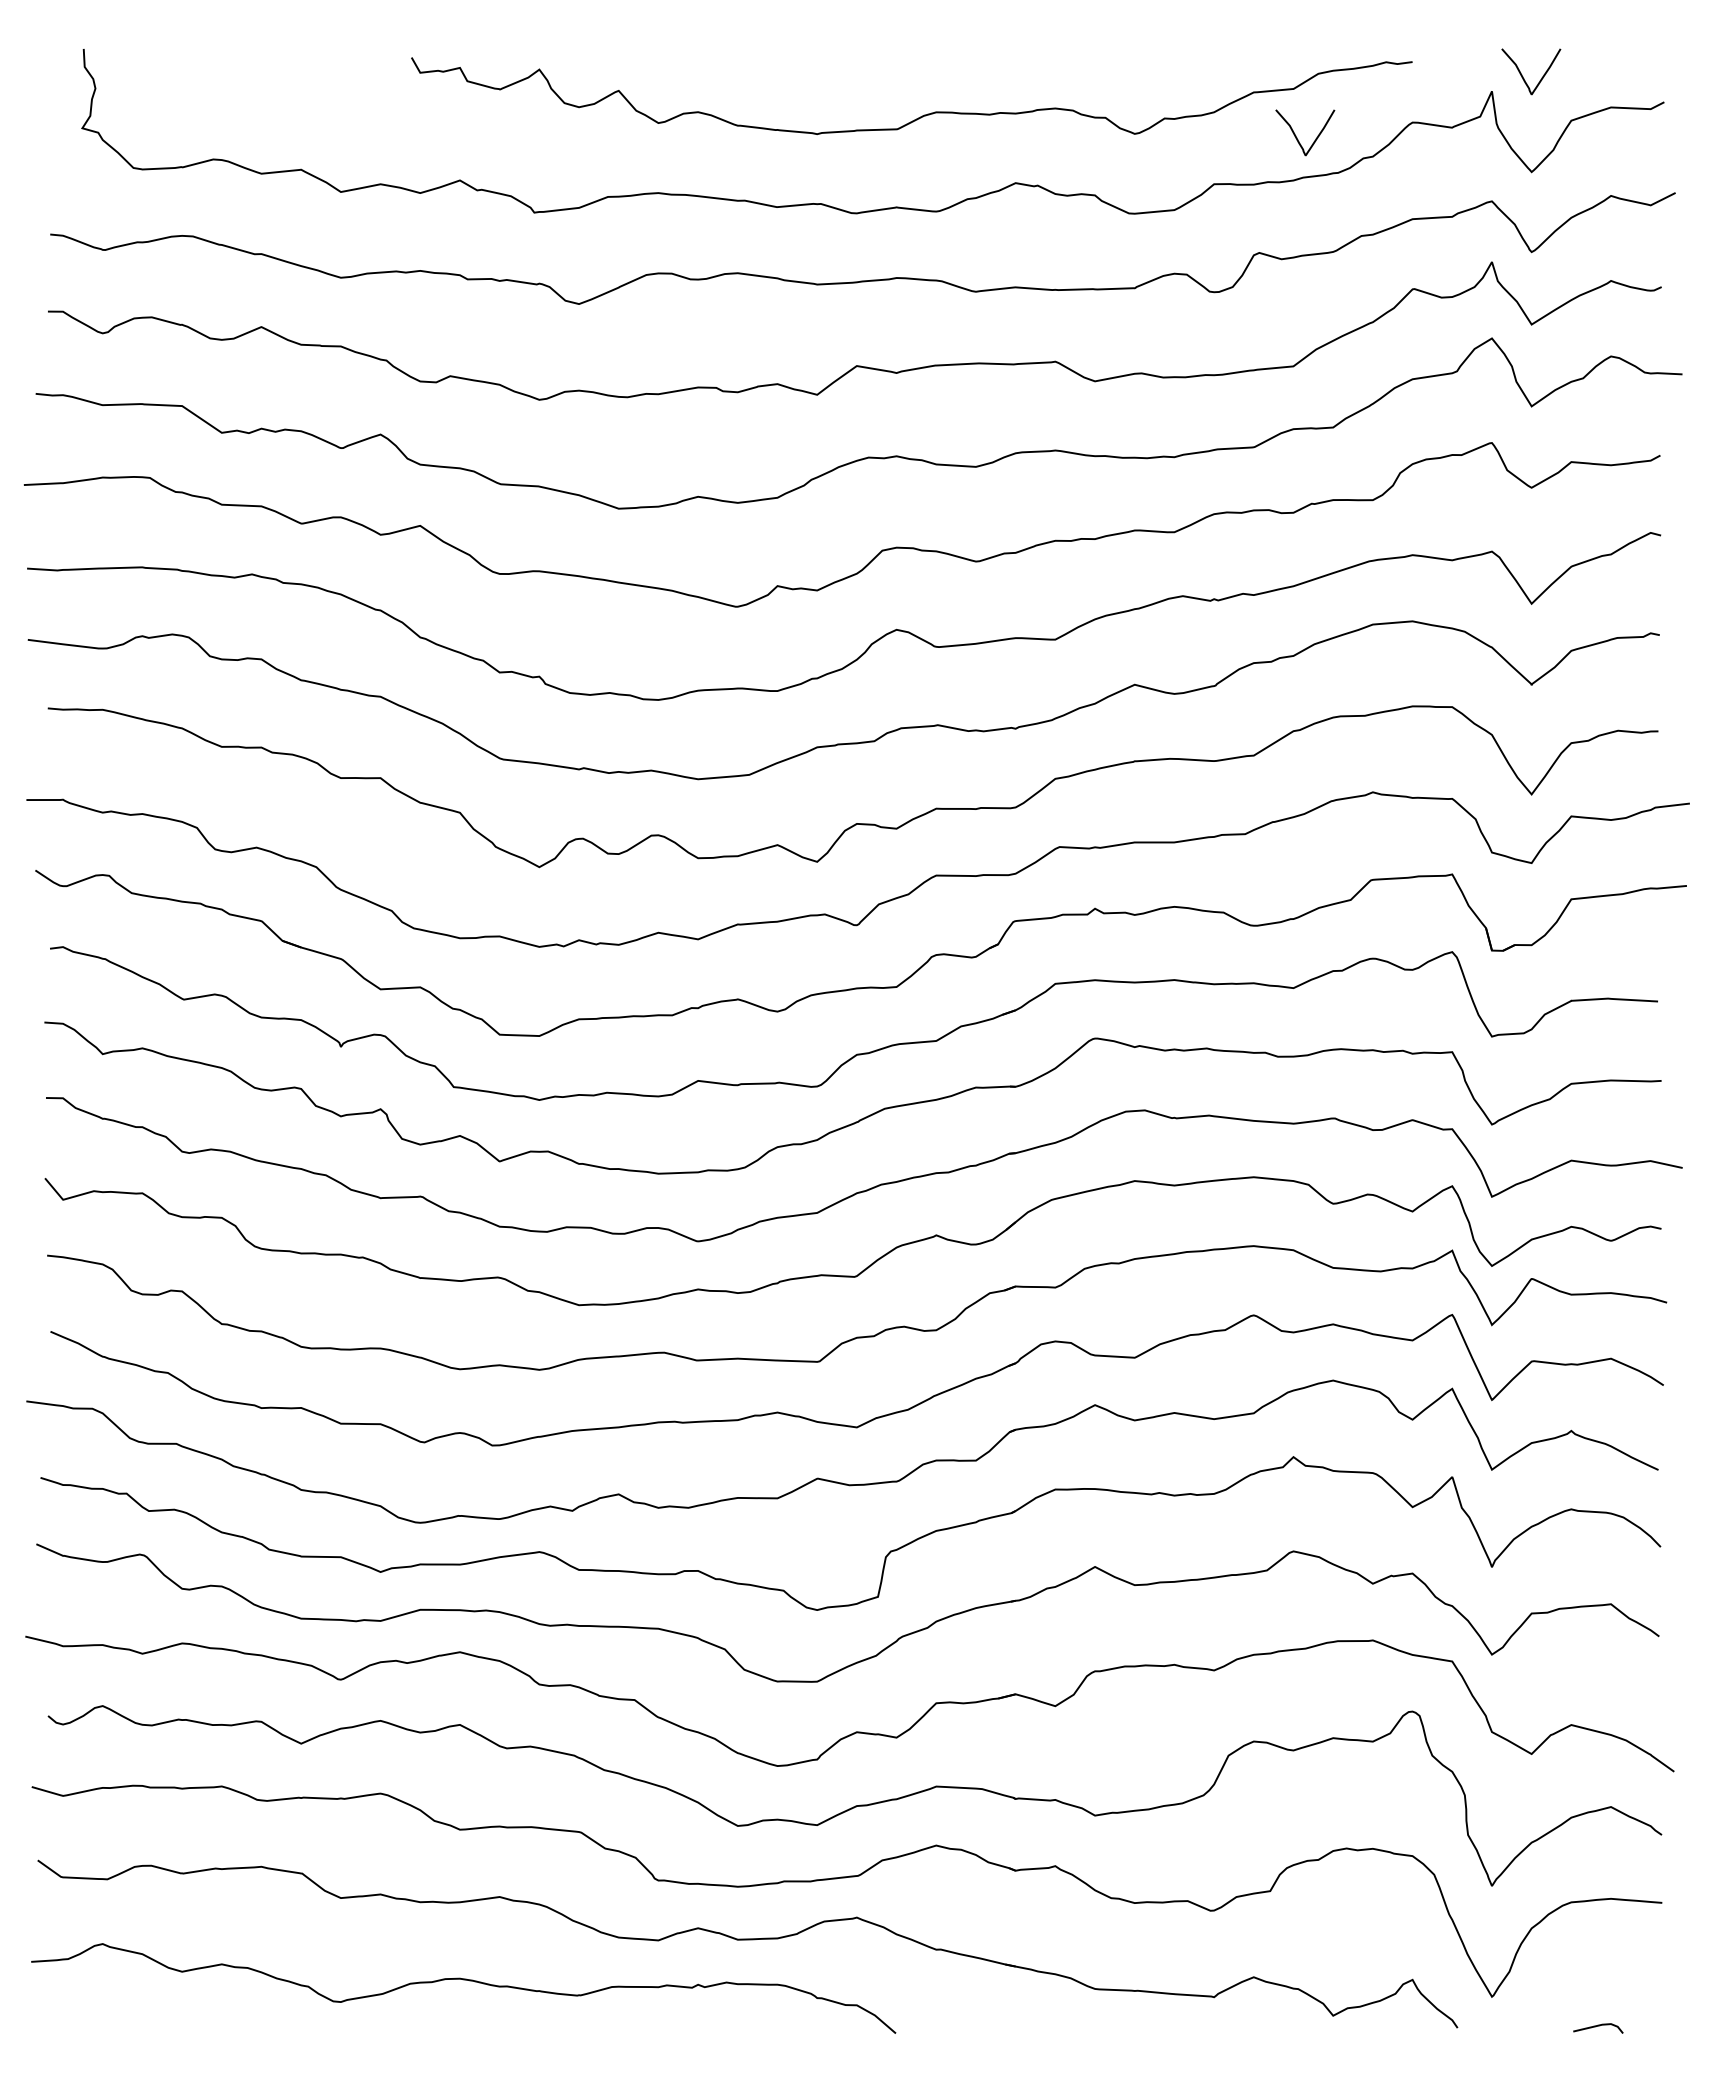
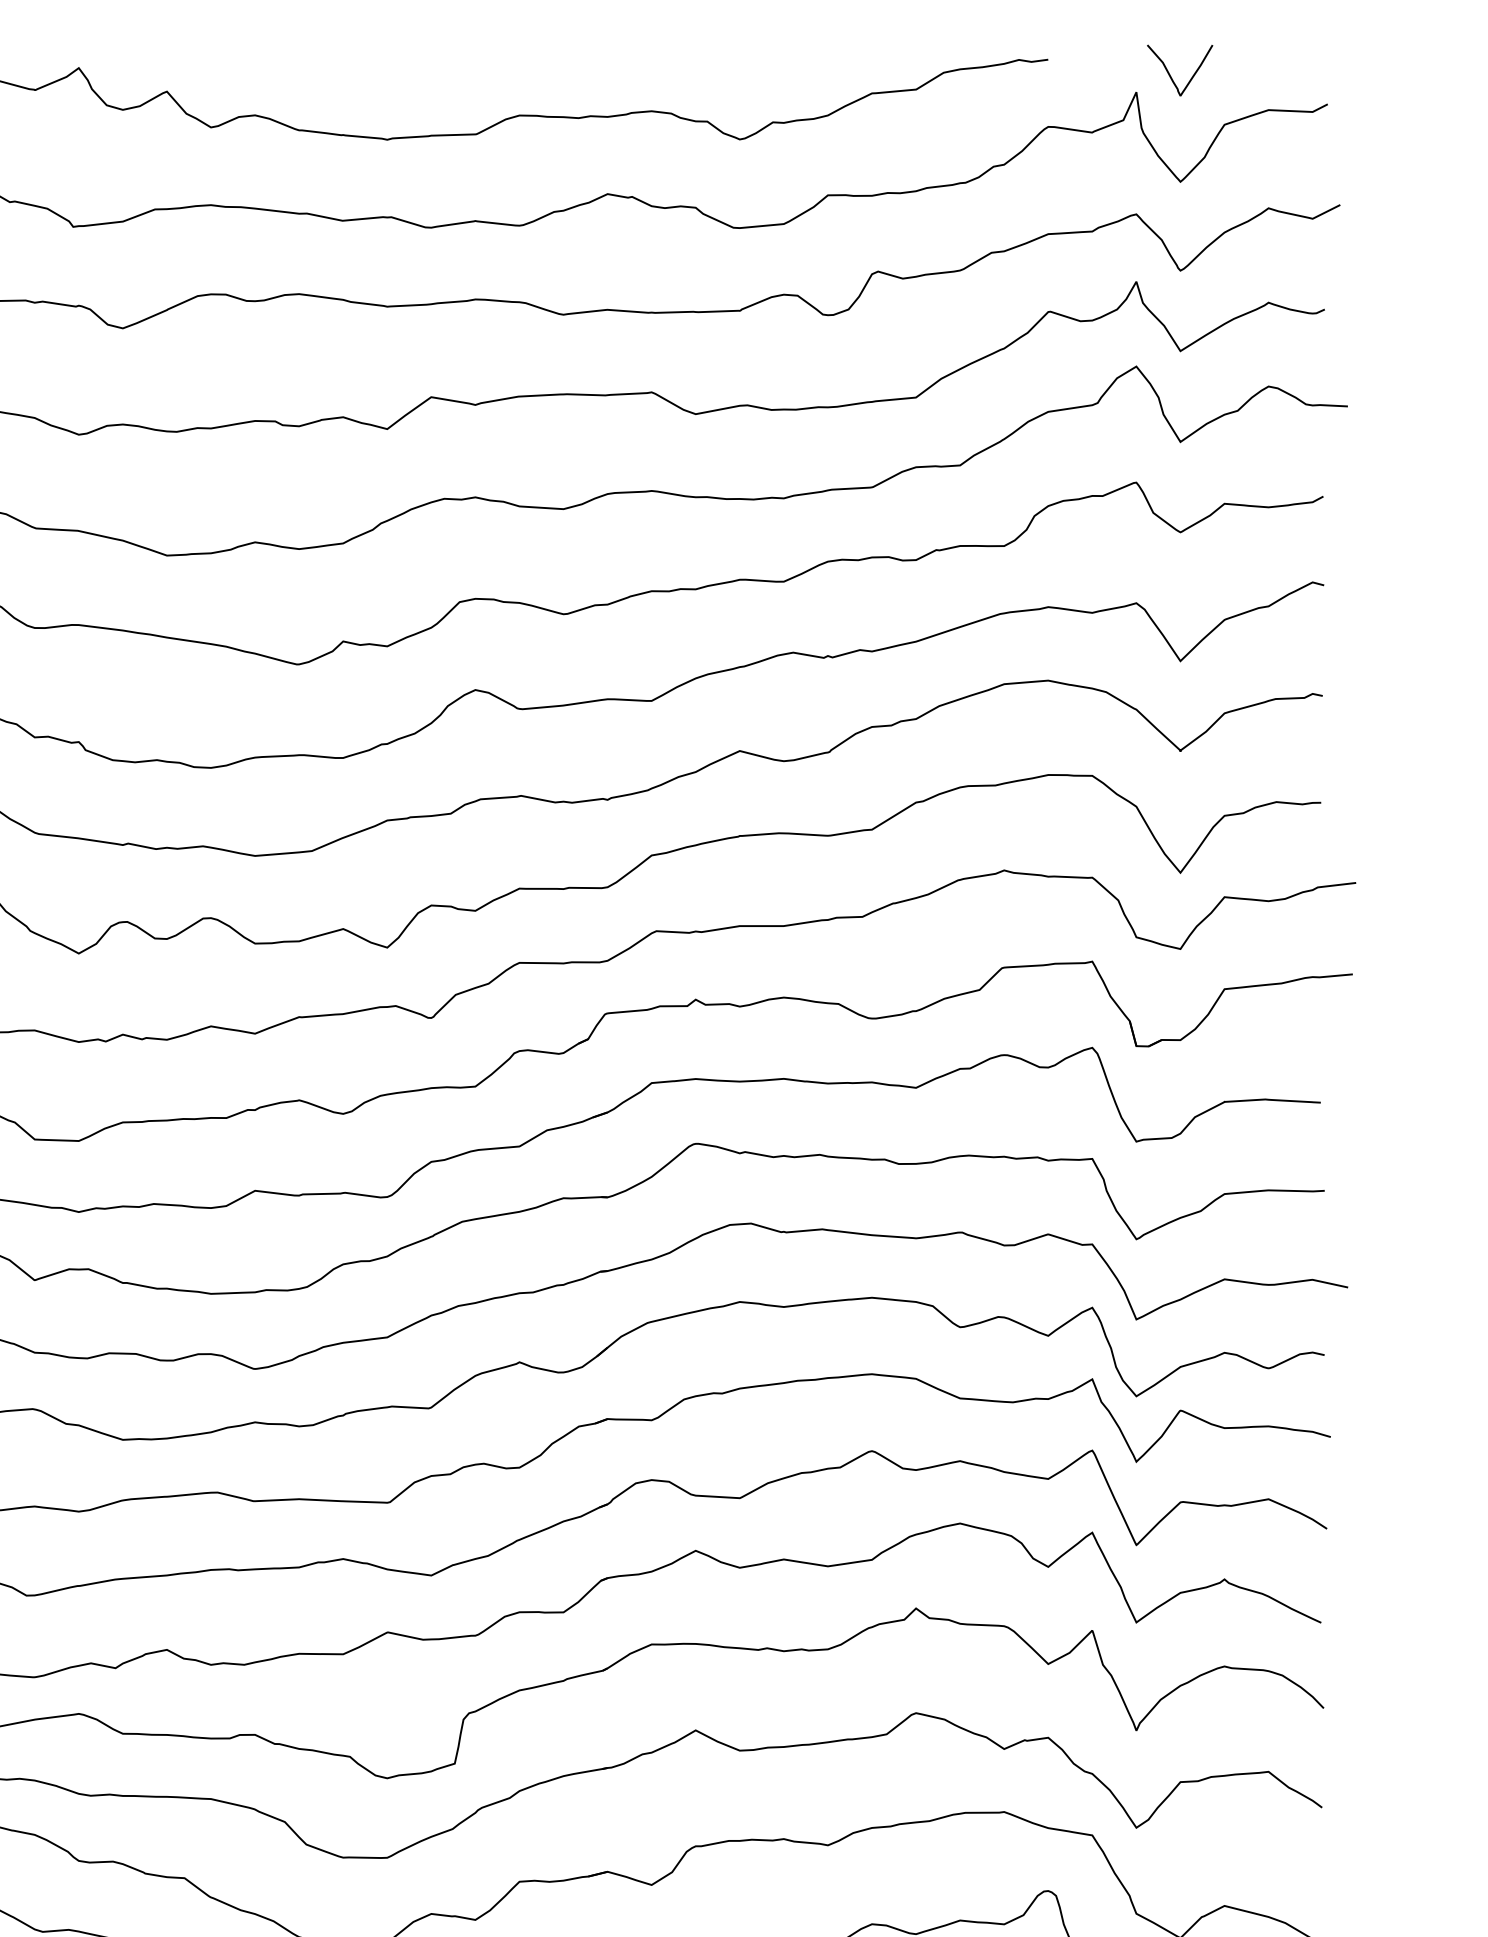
curve: (1297, 137) -> (920, 143), removed

